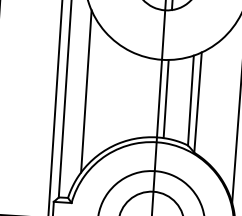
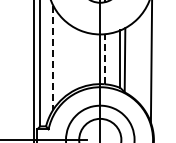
line: (86, 91) -> (53, 57), solid -> dashed
line: (166, 99) -> (104, 59), solid -> dashed

